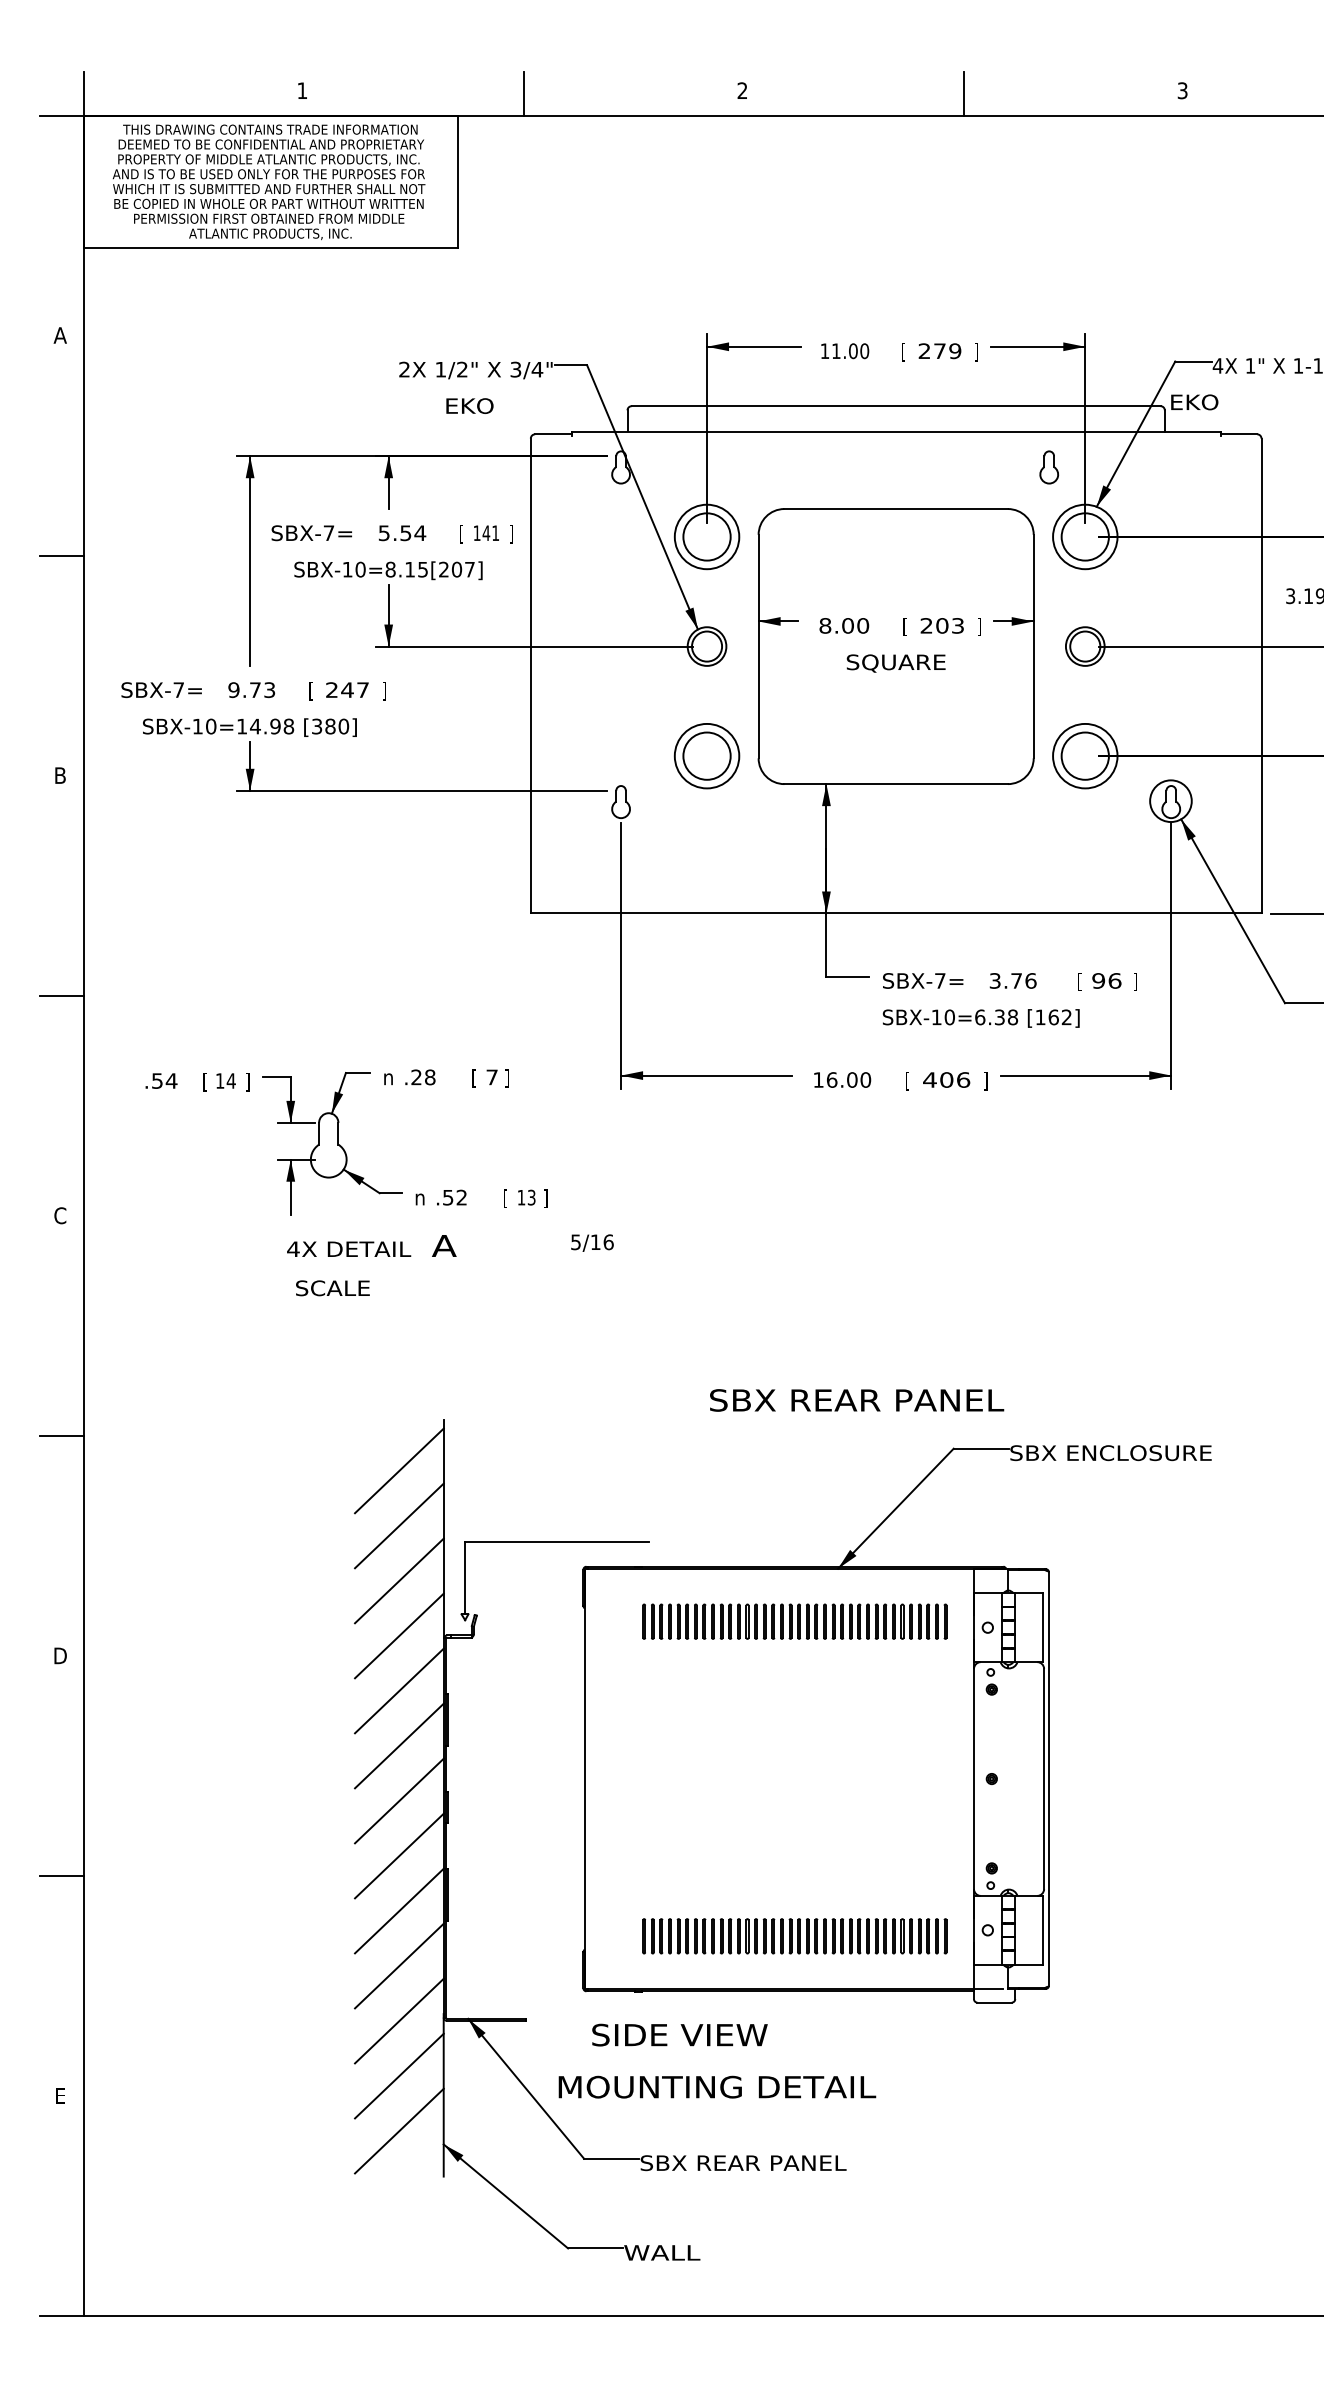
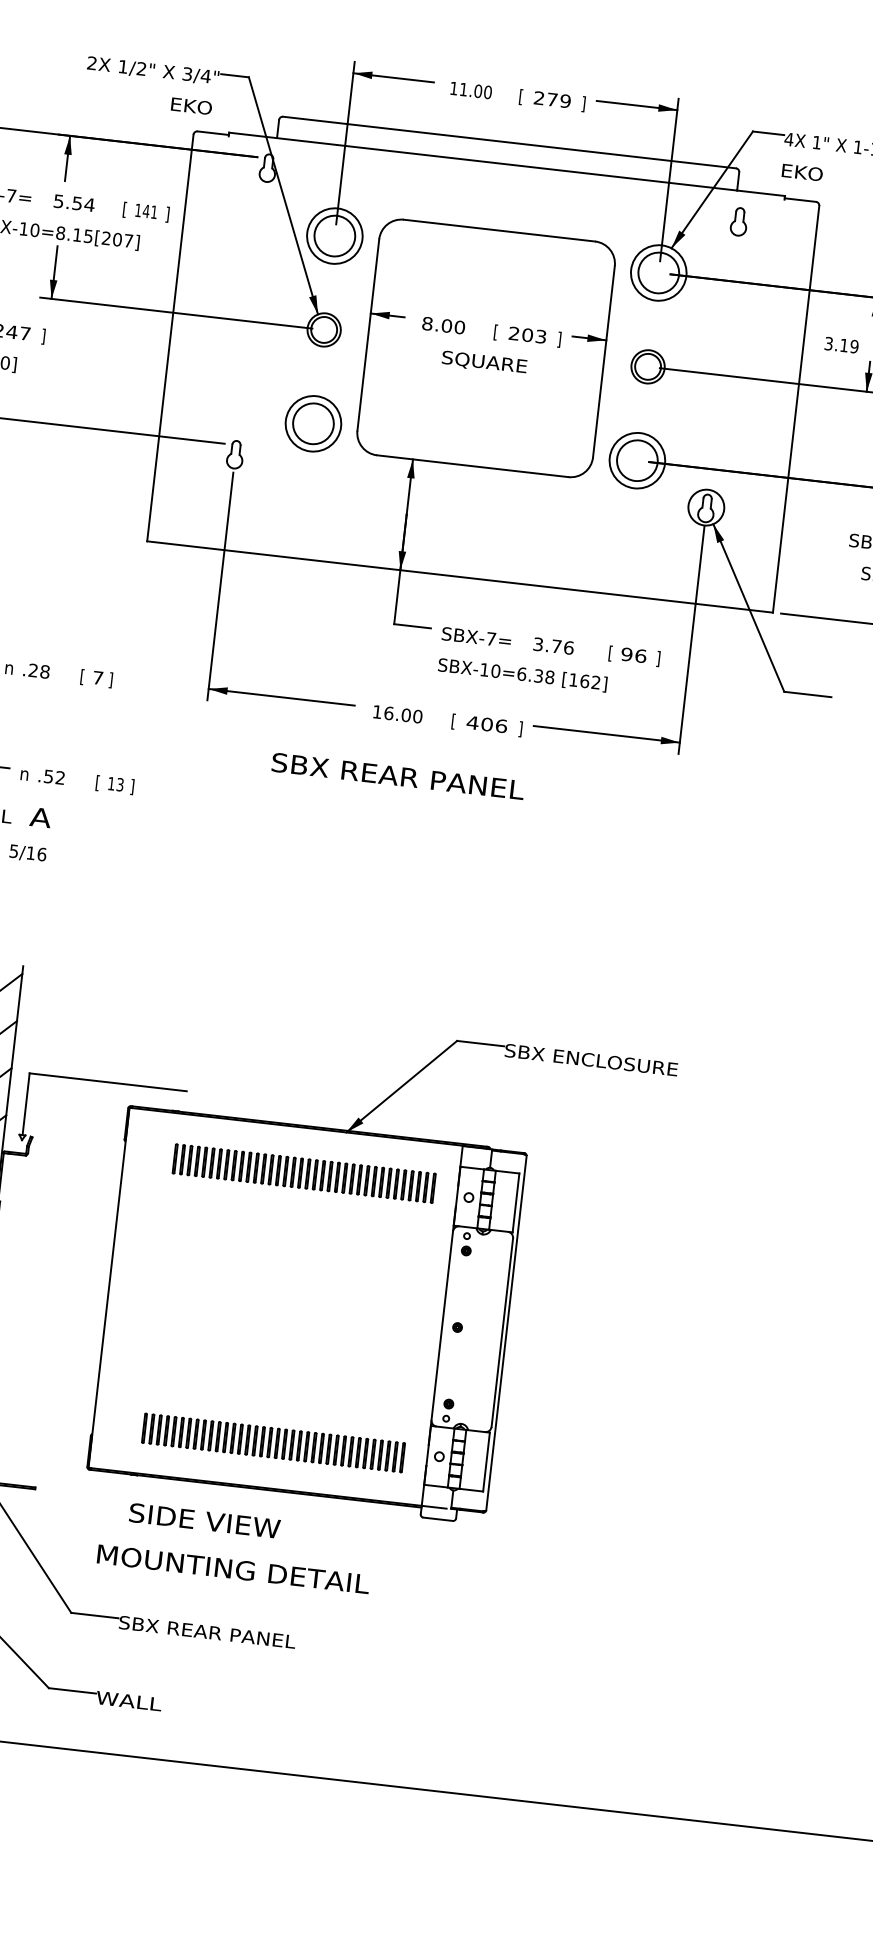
text: (1194, 402) -> (802, 172), moved
text: (469, 405) -> (191, 105), moved
part: (1049, 467) -> (739, 221), moved
text: (592, 1242) -> (28, 853), moved
text: (857, 1400) -> (398, 776), moved
text: (679, 2034) -> (204, 1520), moved
text: (717, 2086) -> (233, 1568), moved

